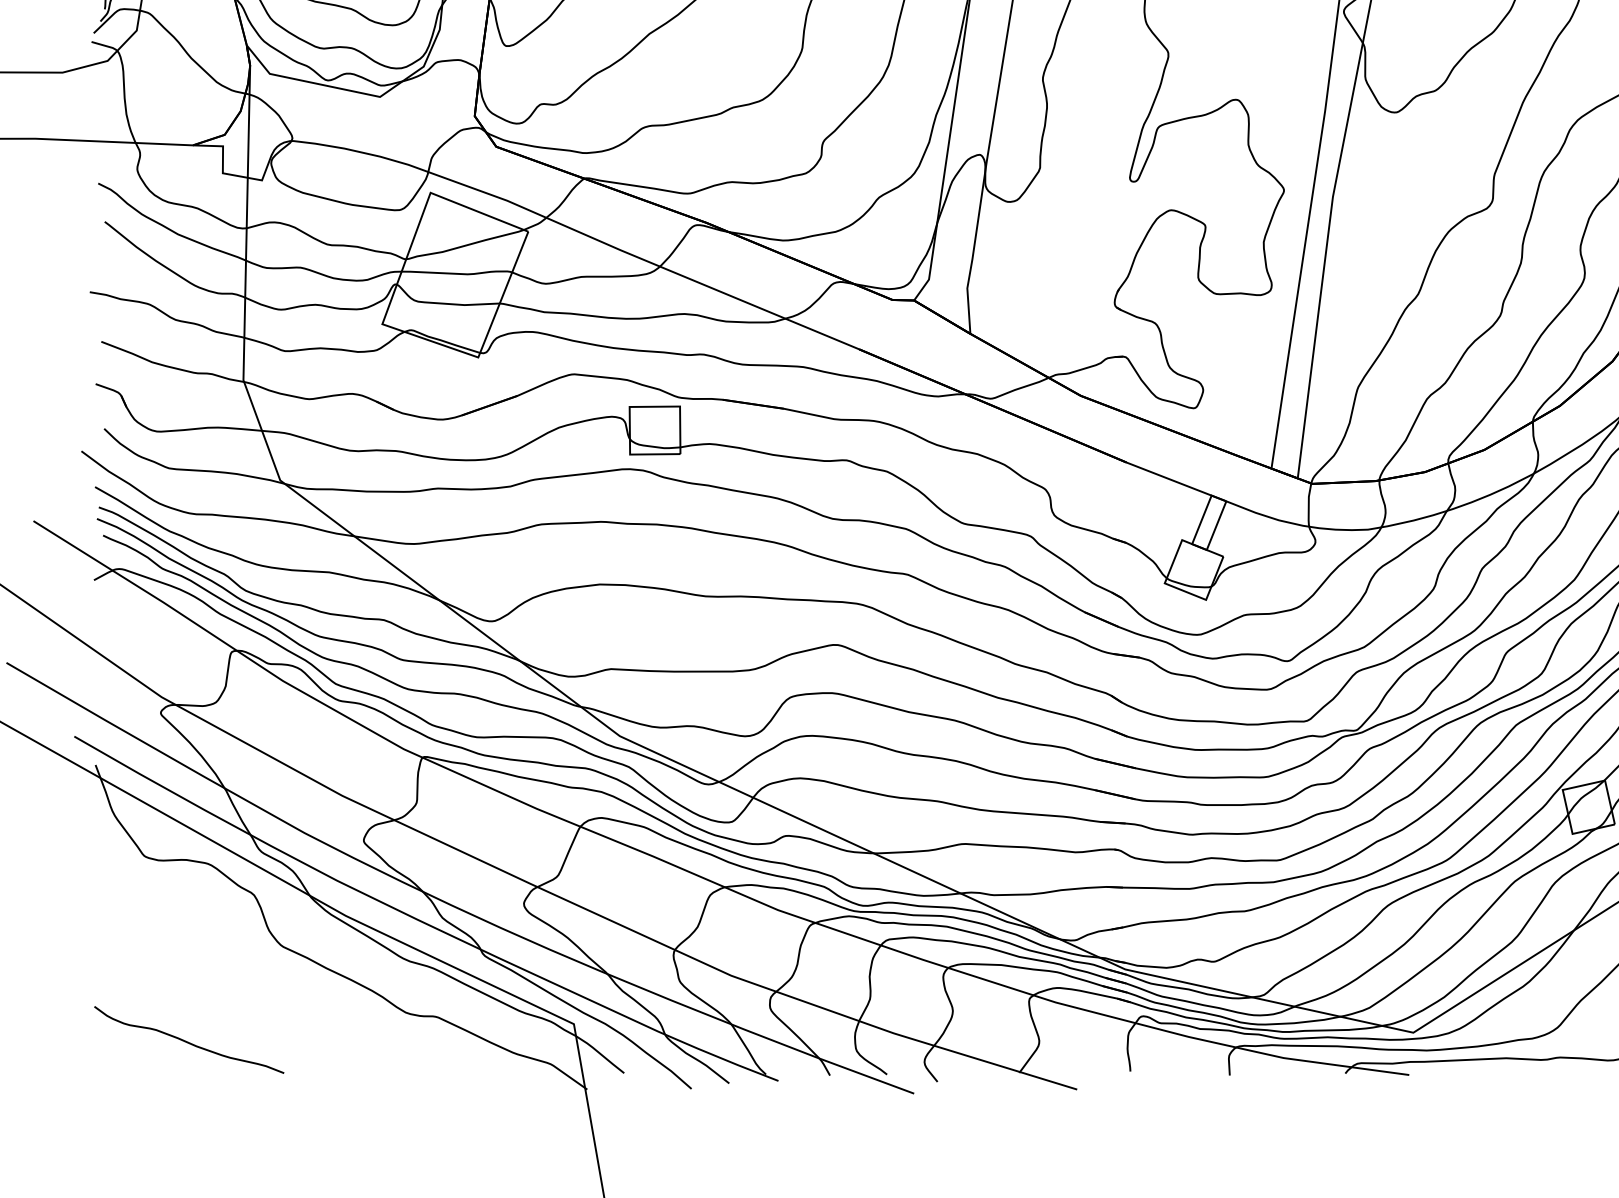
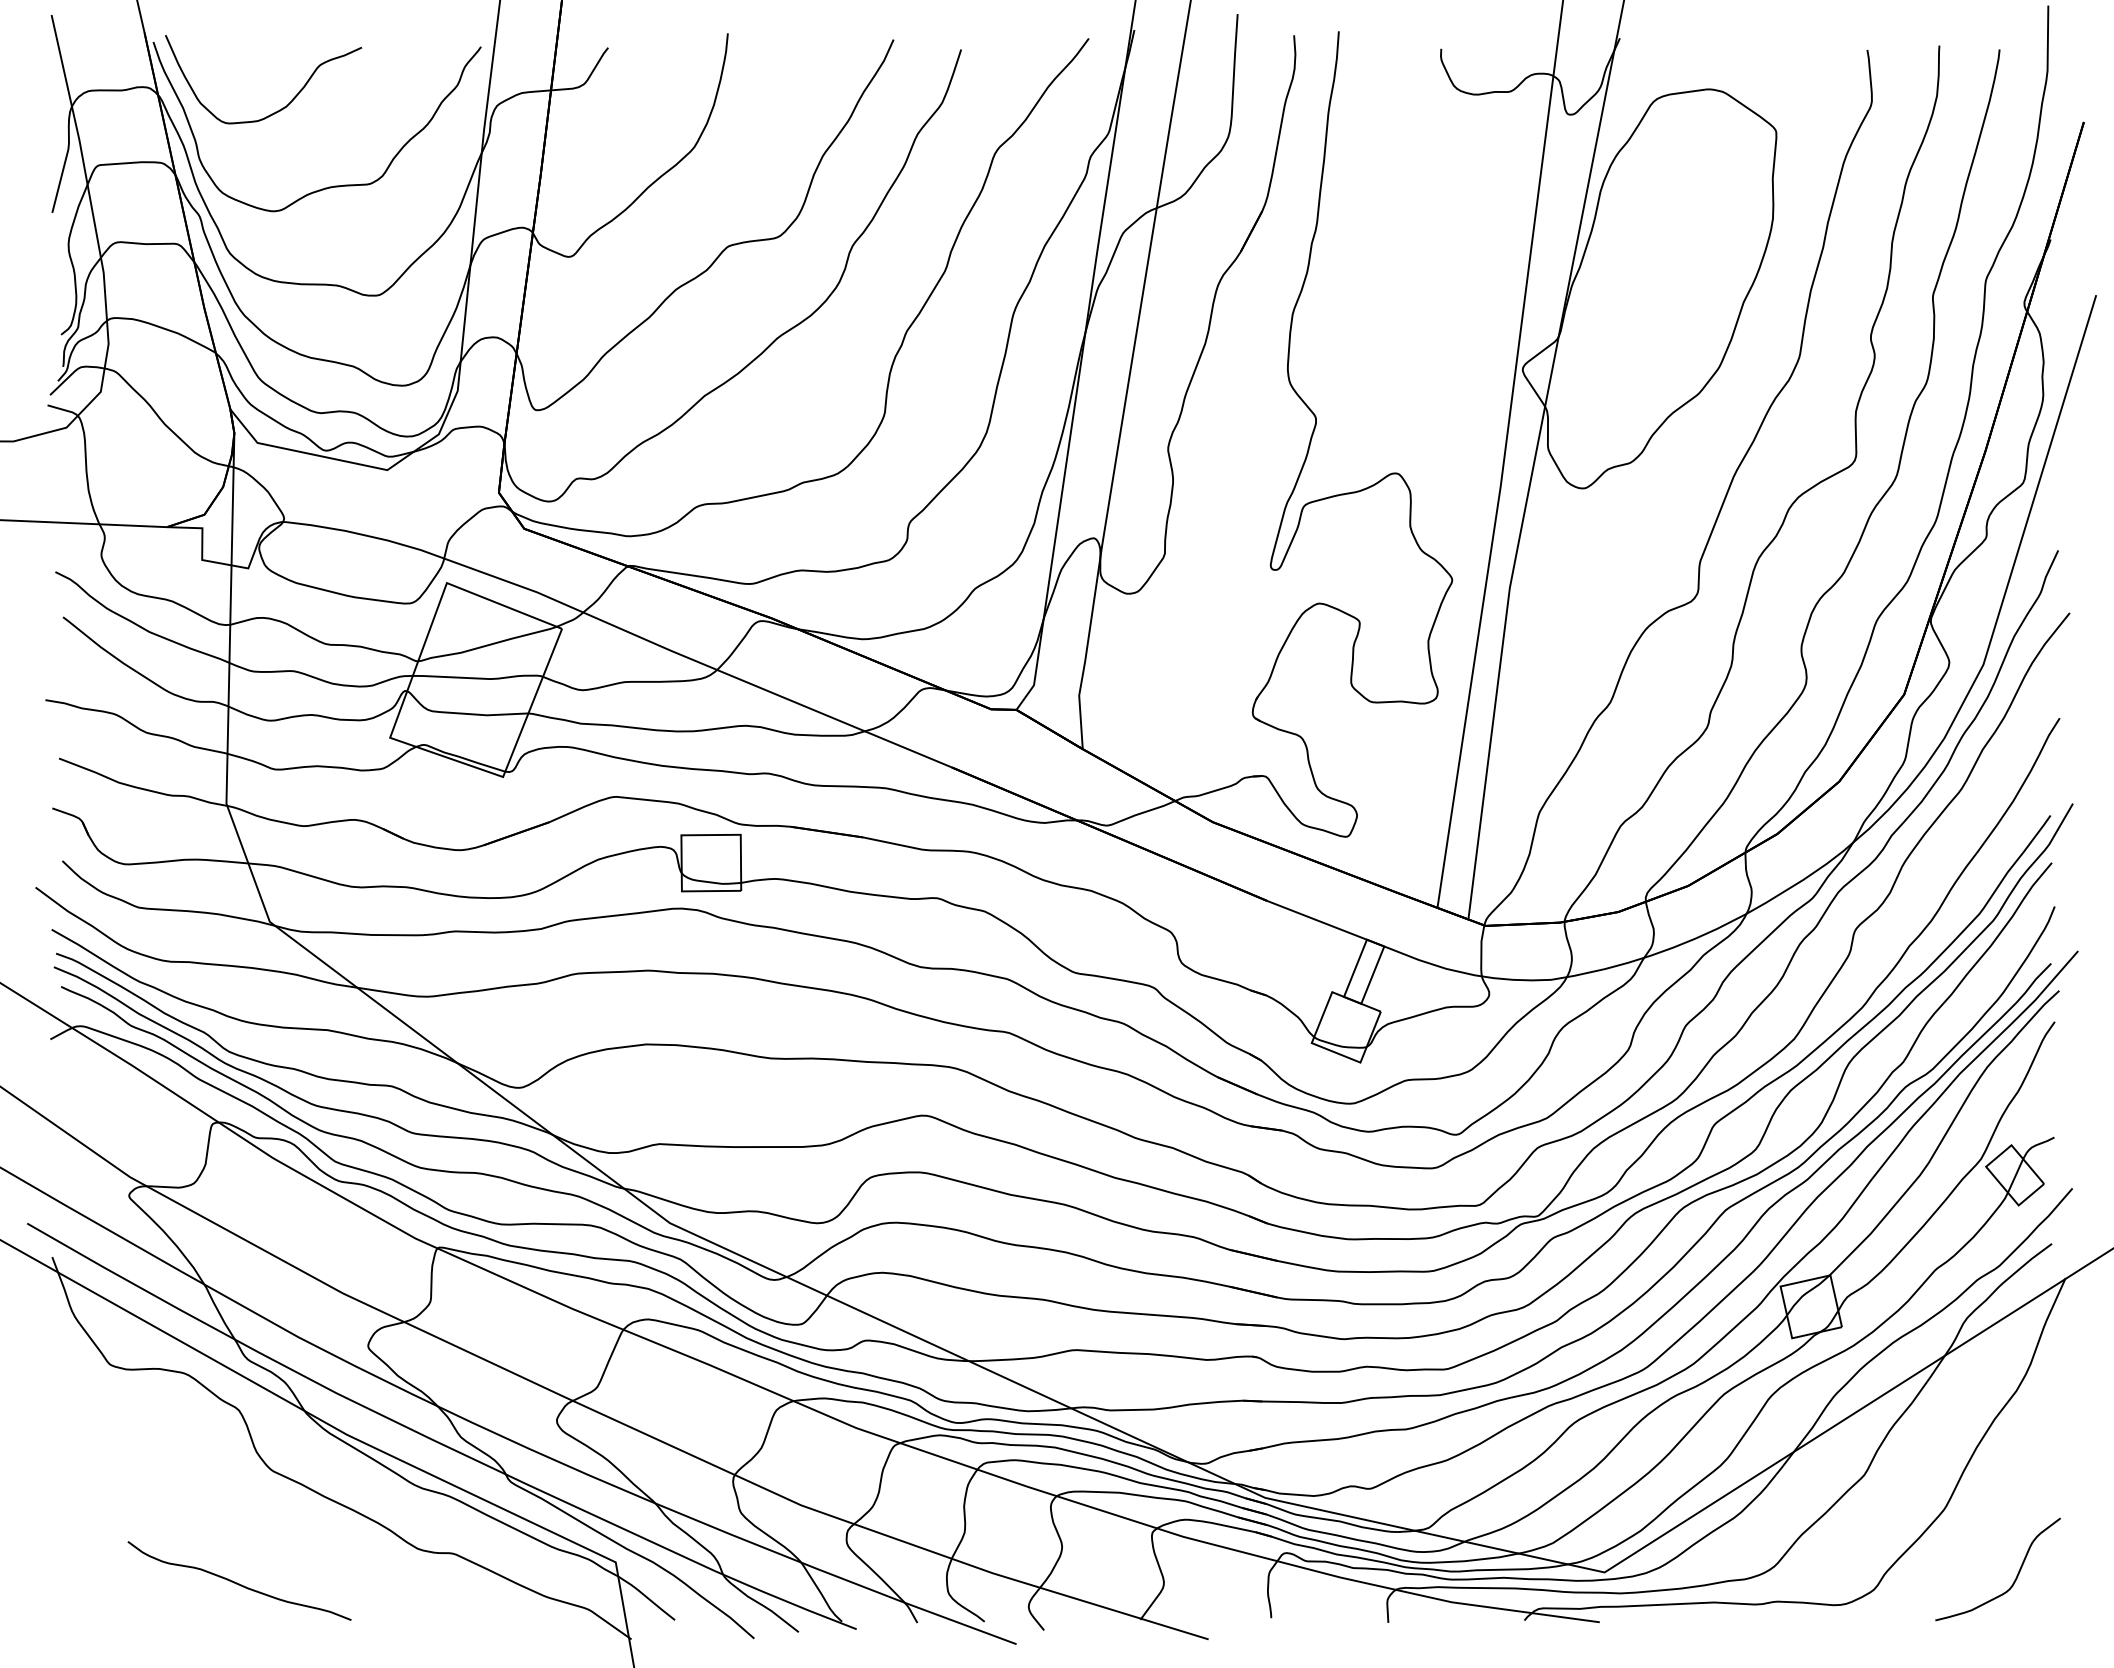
curve: (187, 1041) -> (237, 1582), moved

